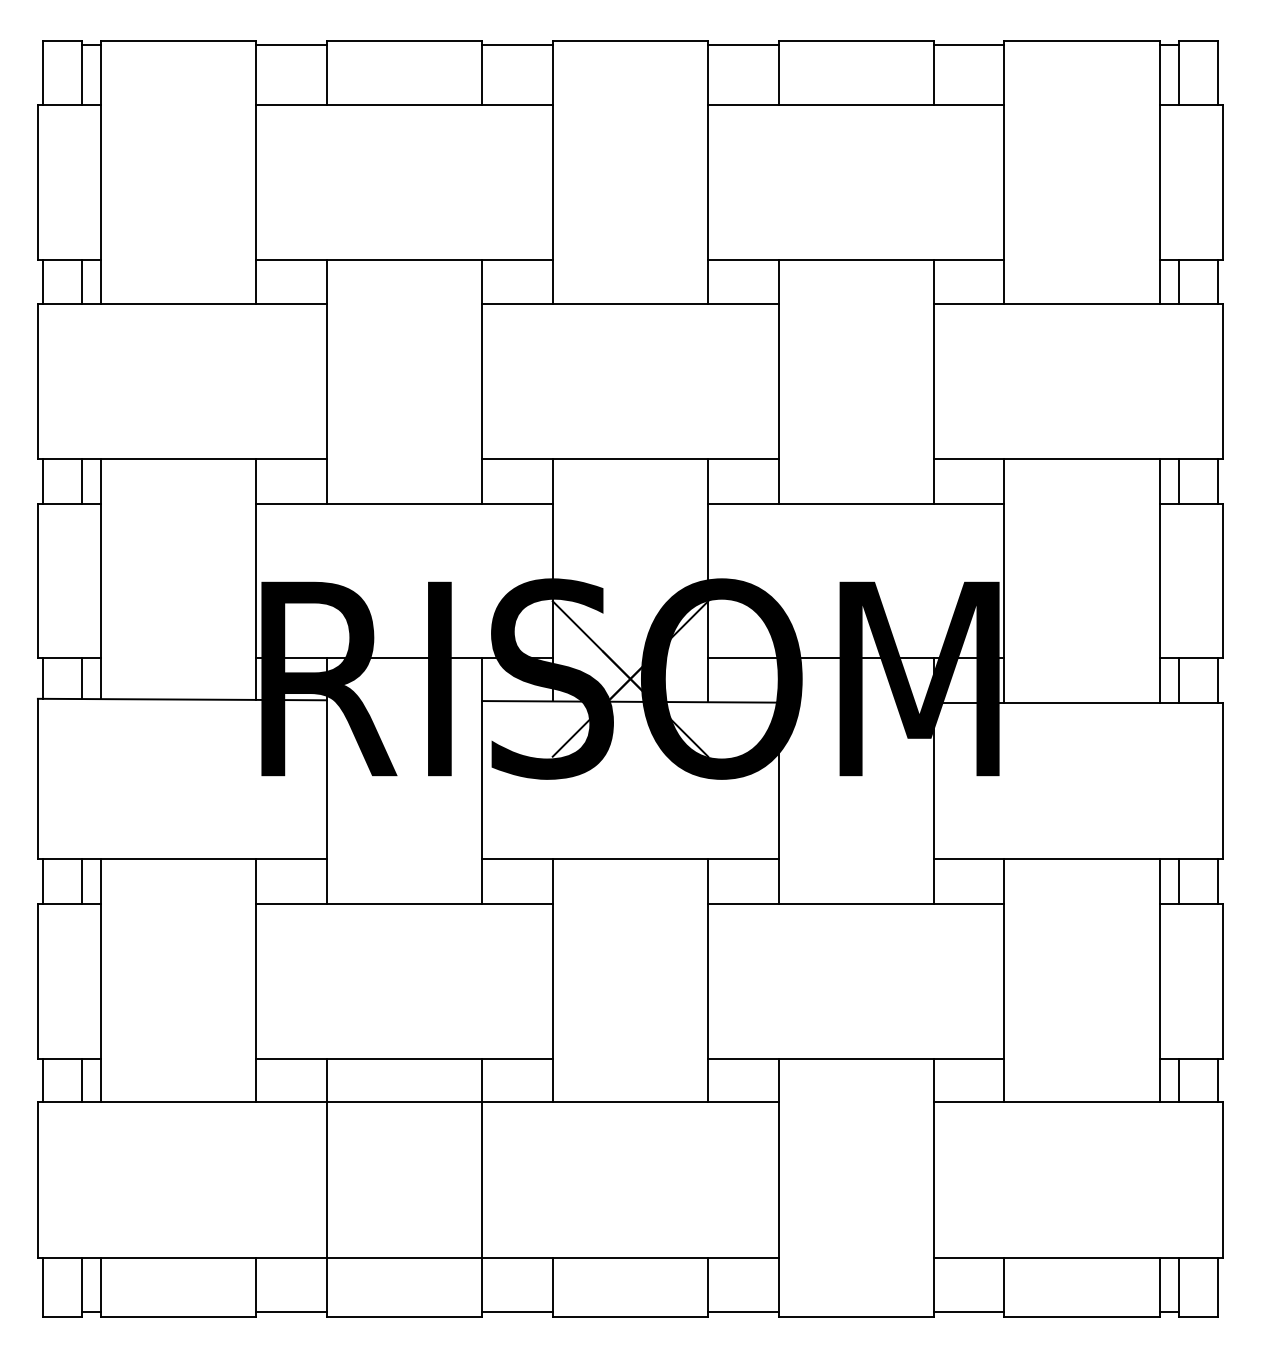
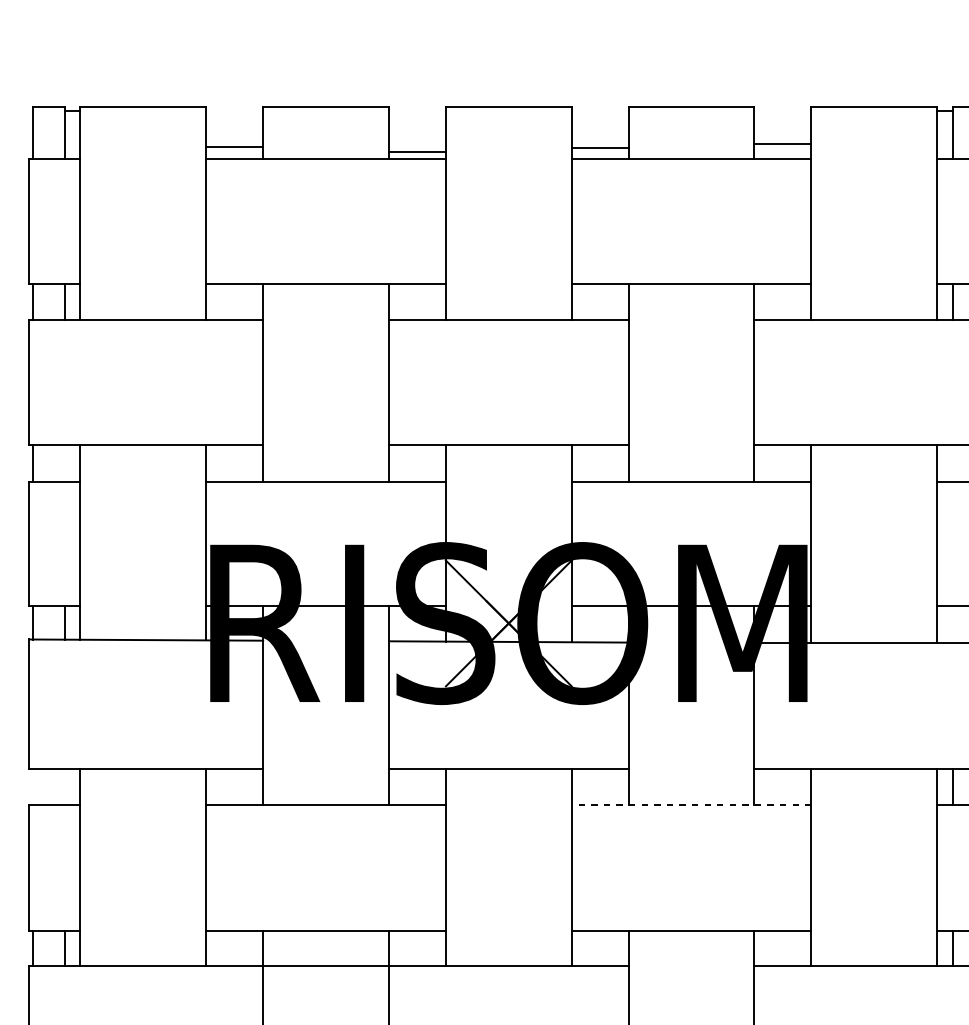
line: (291, 45) -> (234, 147), moved
line: (517, 45) -> (417, 152), moved
line: (743, 45) -> (600, 148), moved
line: (969, 45) -> (783, 144), moved
line: (81, 480) -> (64, 462), removed
line: (1179, 480) -> (953, 462), removed
line: (1179, 680) -> (953, 624), removed
line: (42, 880) -> (33, 786), removed
line: (81, 880) -> (64, 786), removed
line: (855, 903) -> (690, 805), solid -> dashed

